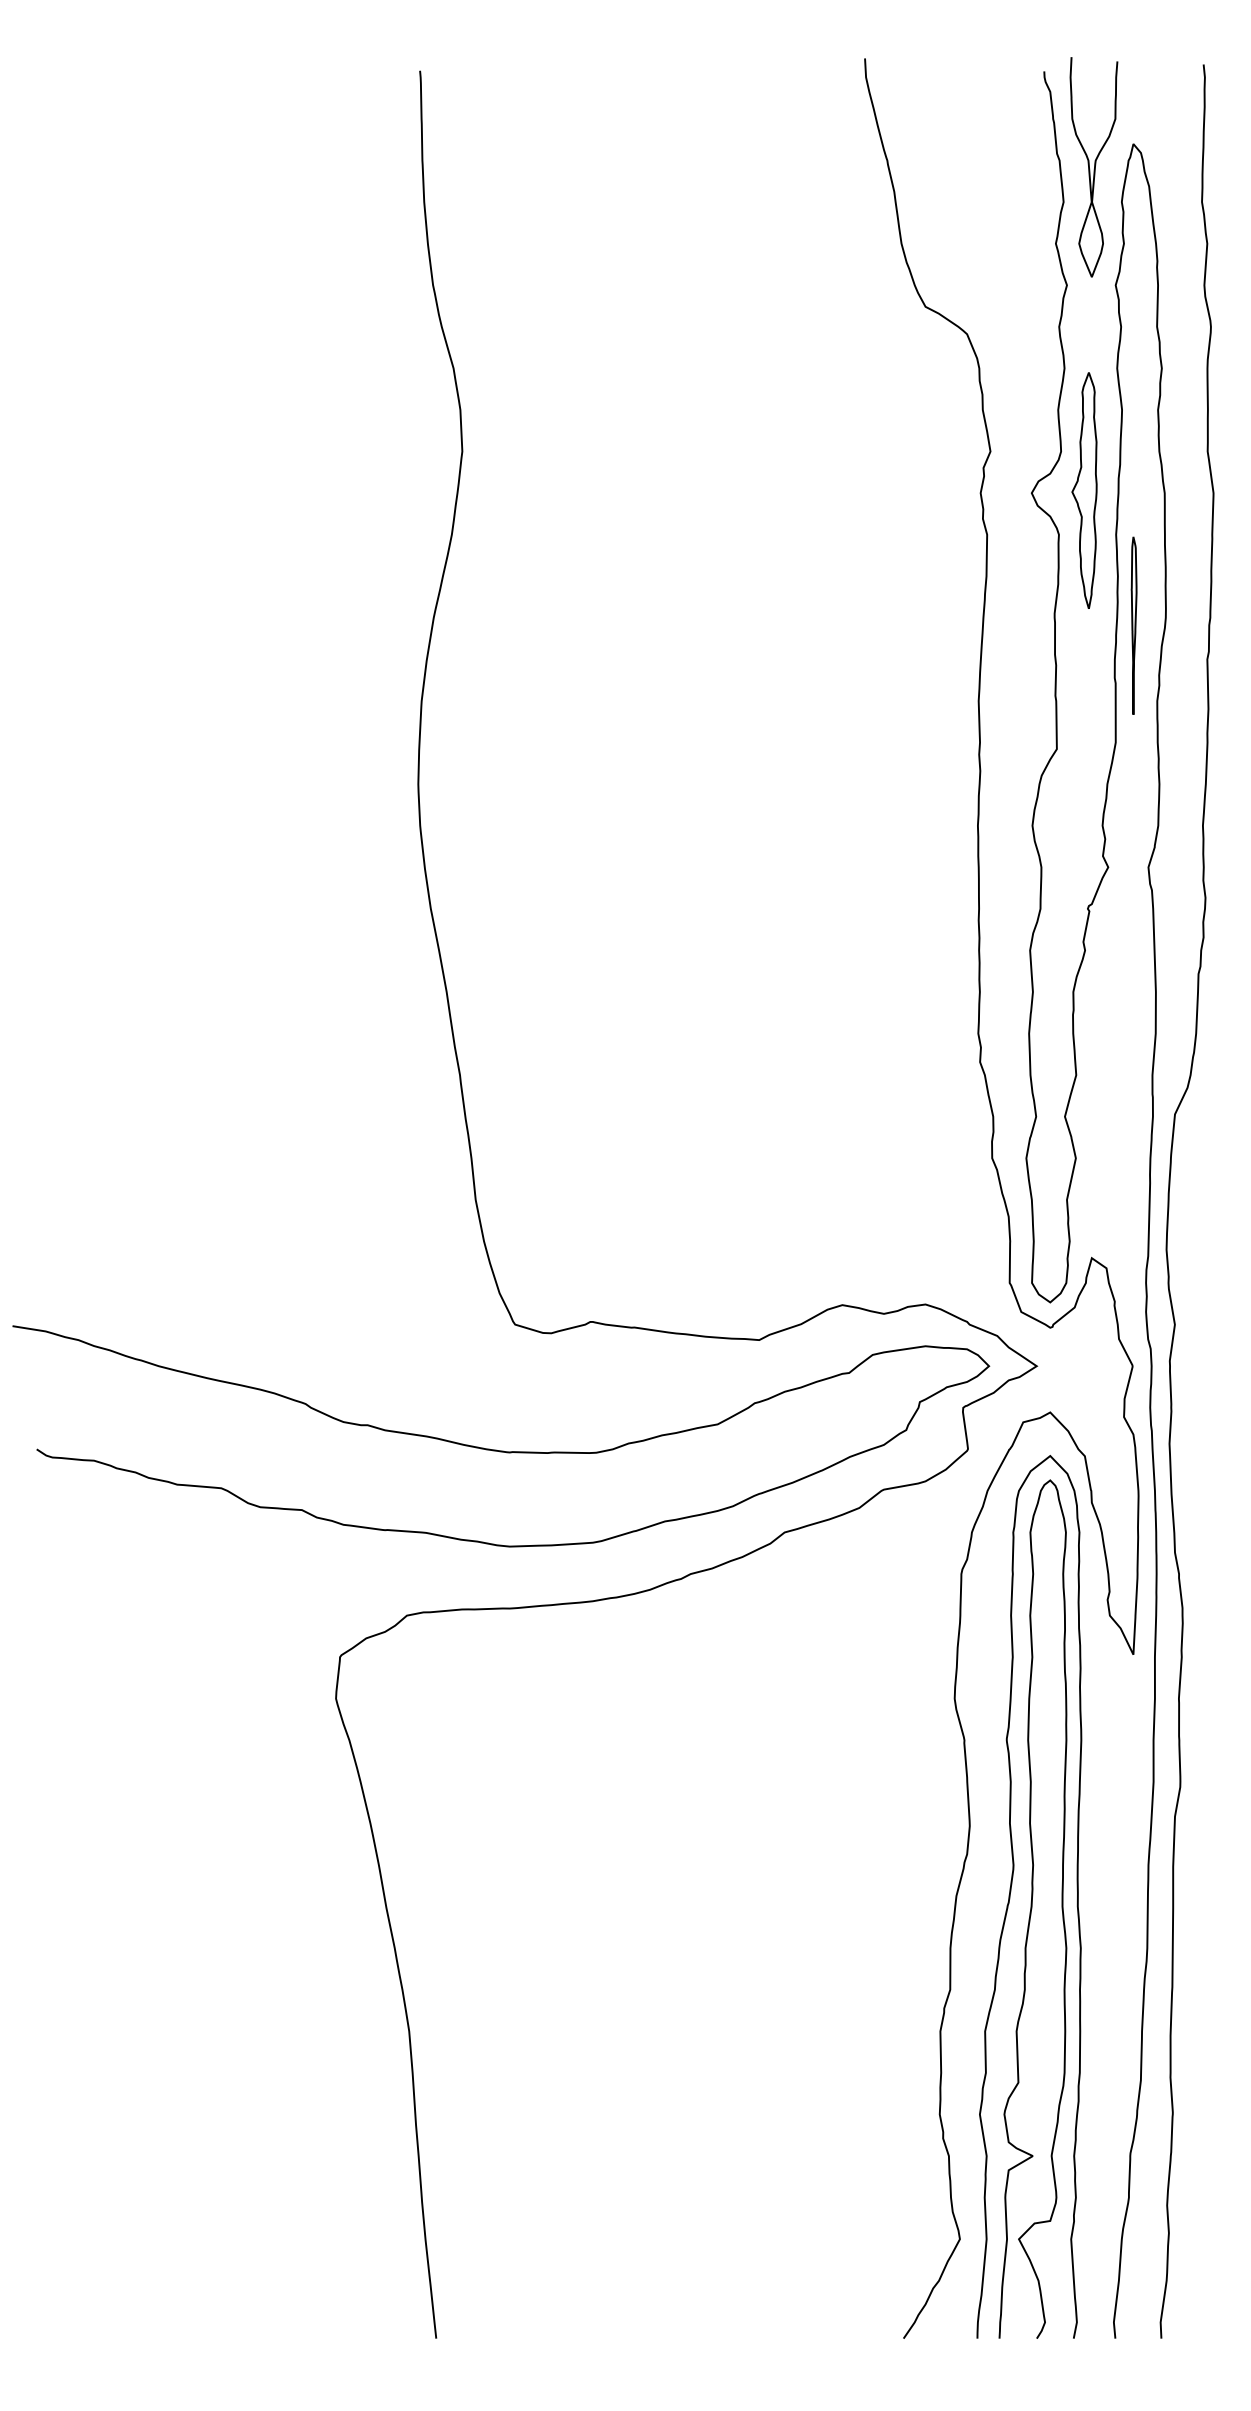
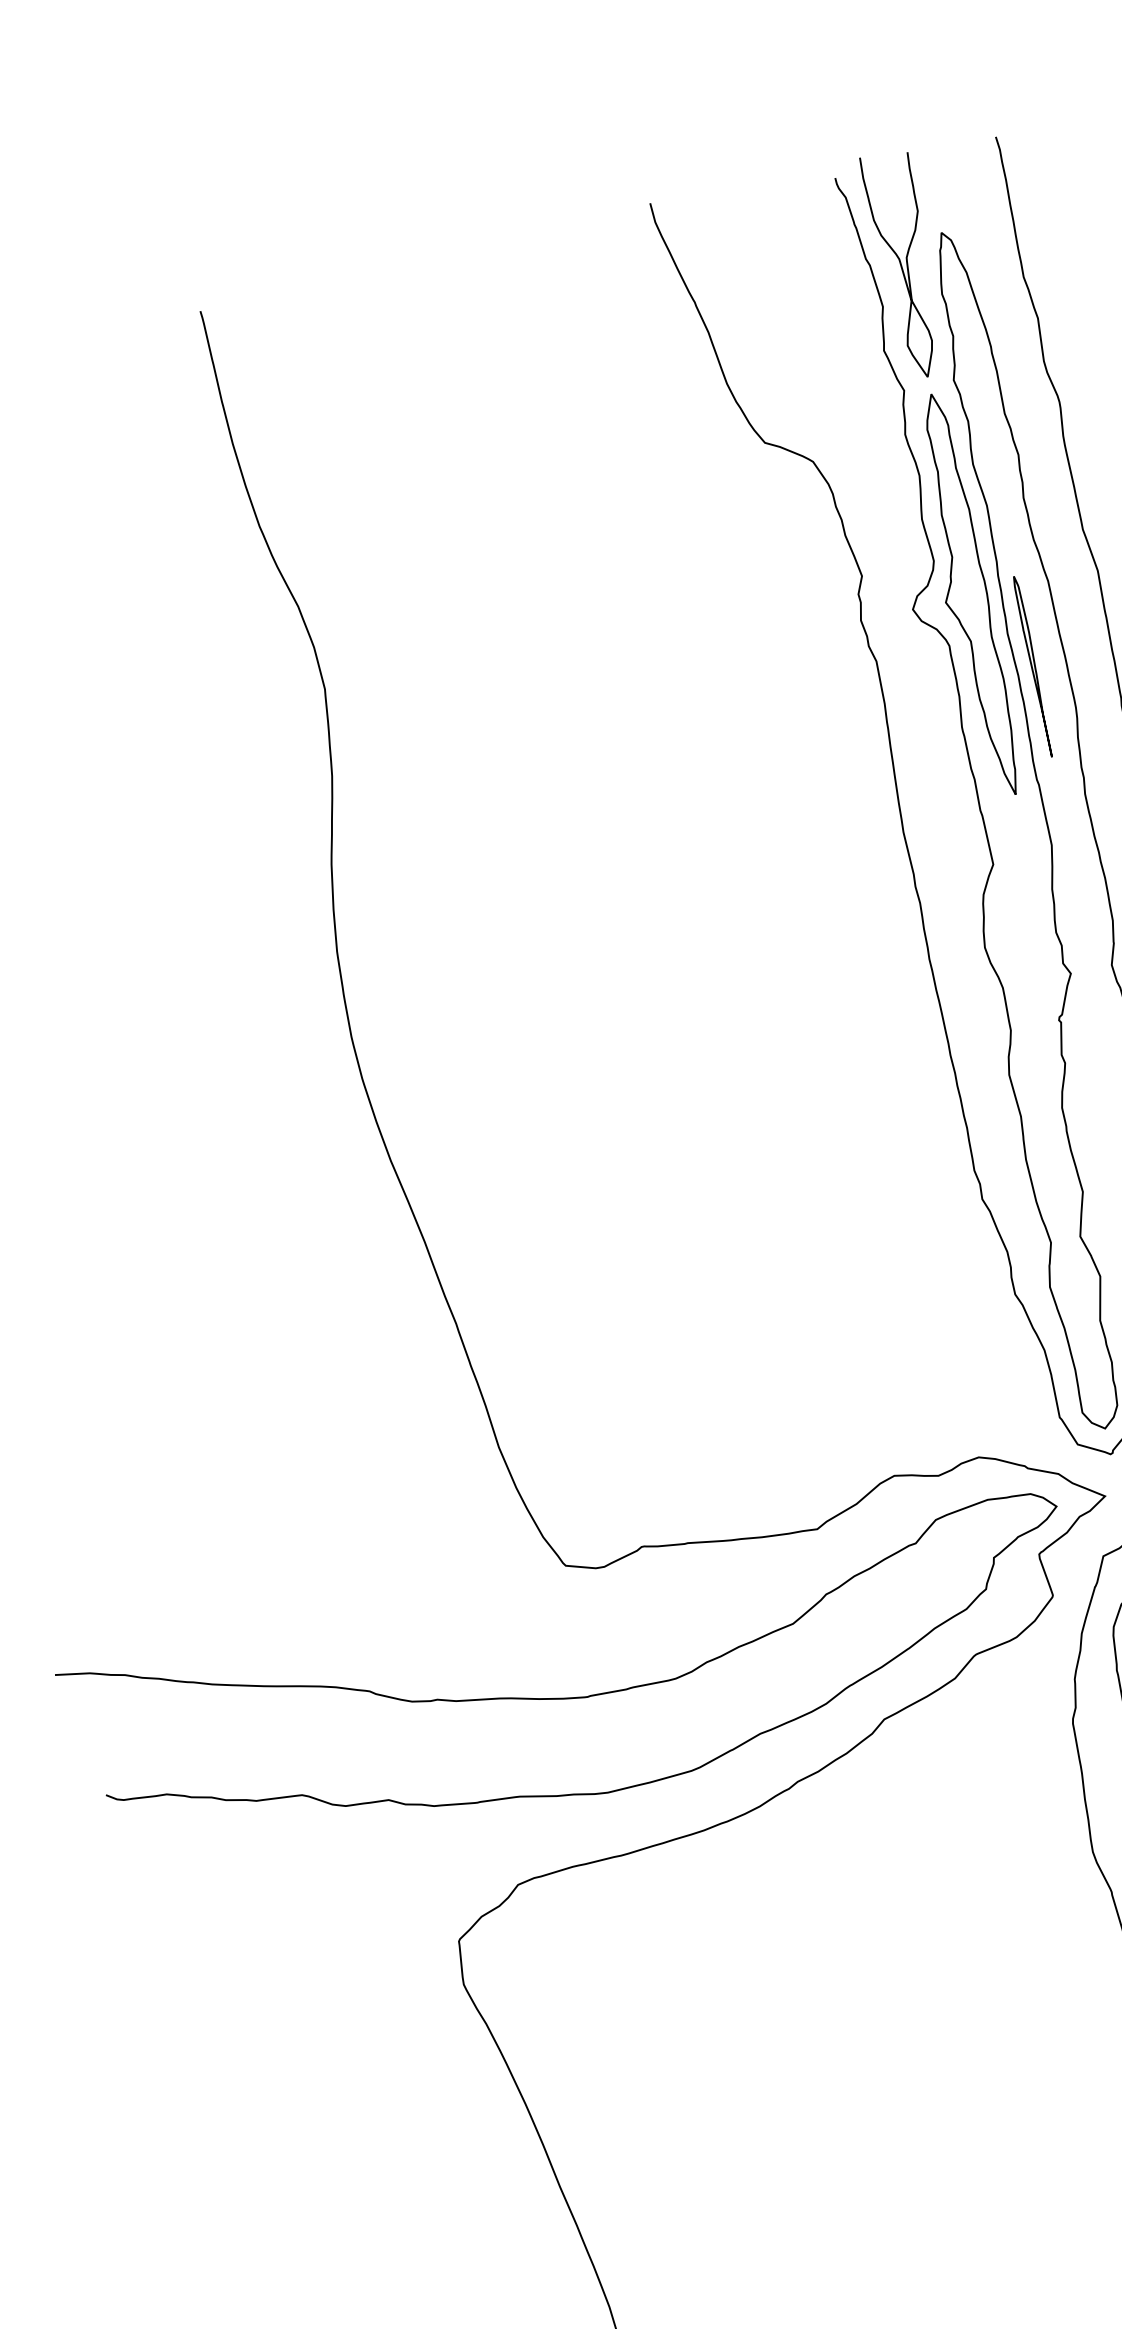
part: (1084, 490) -> (965, 595), size x1.67
part: (1133, 625) -> (1032, 666), moved

